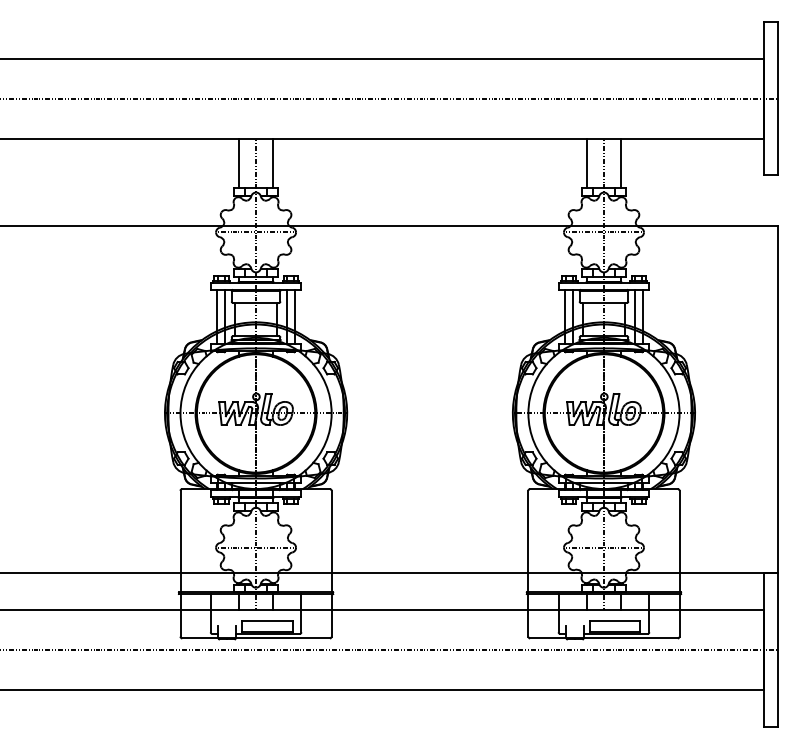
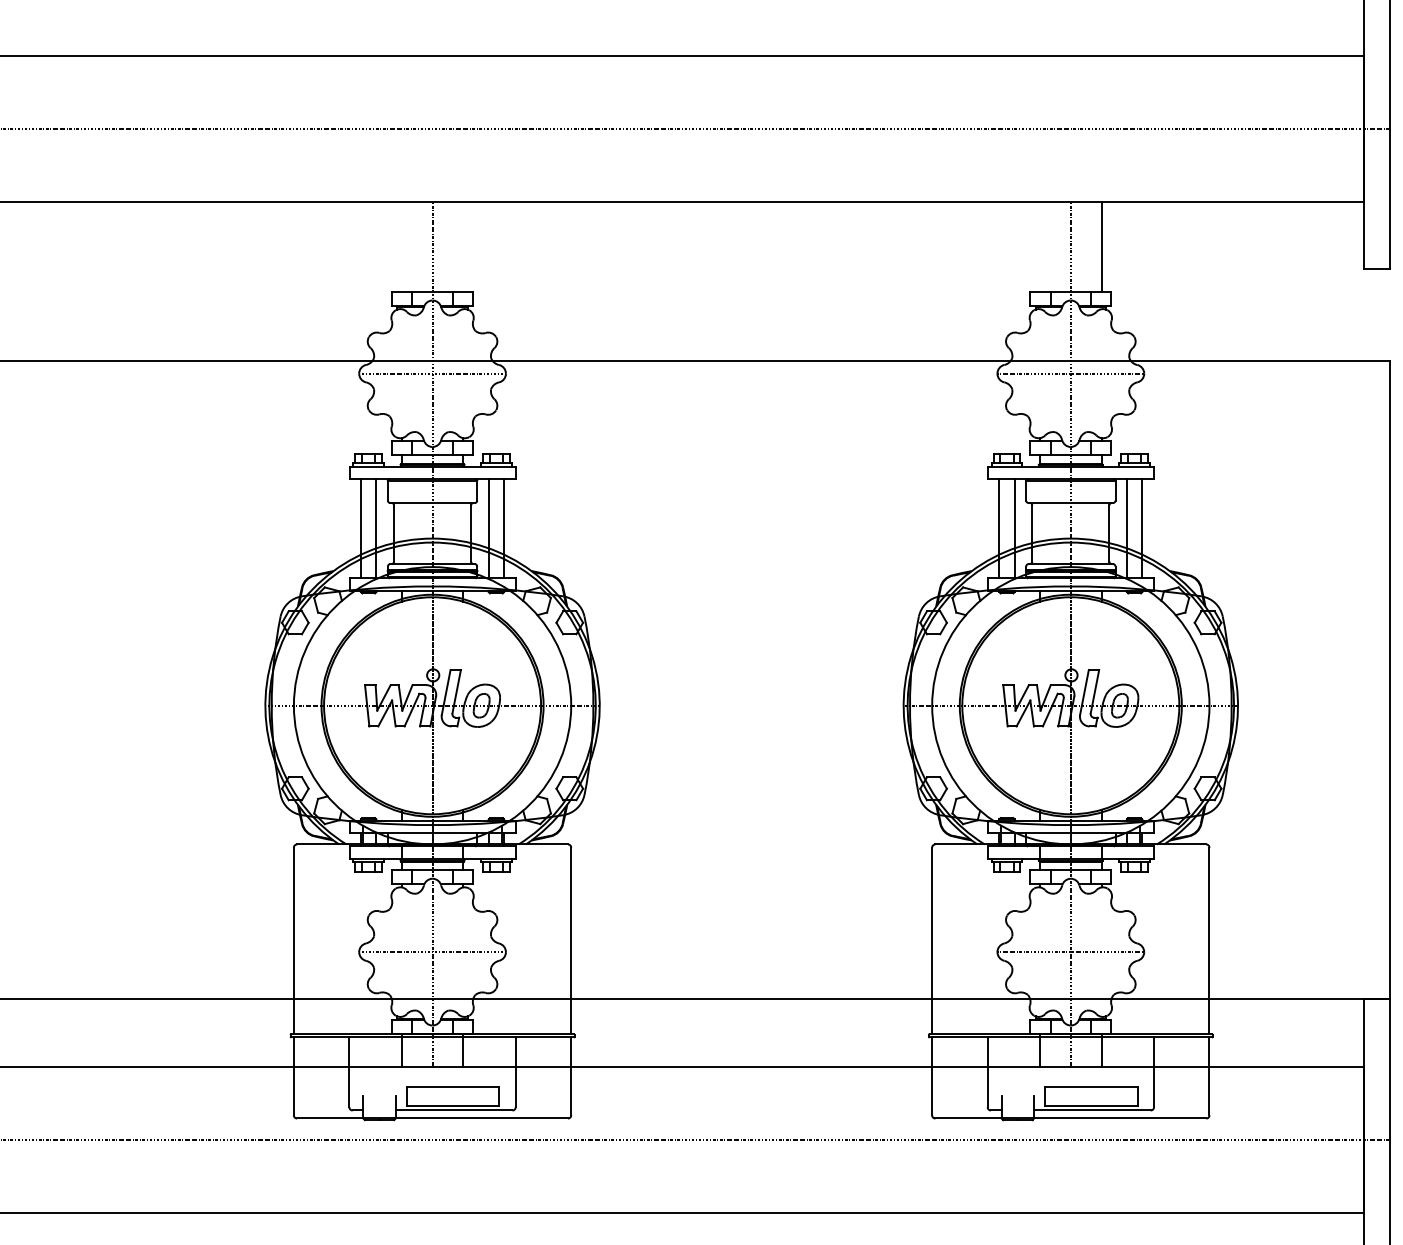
line: (239, 163) -> (402, 247), removed
line: (272, 163) -> (462, 247), removed
line: (587, 163) -> (1040, 247), removed

